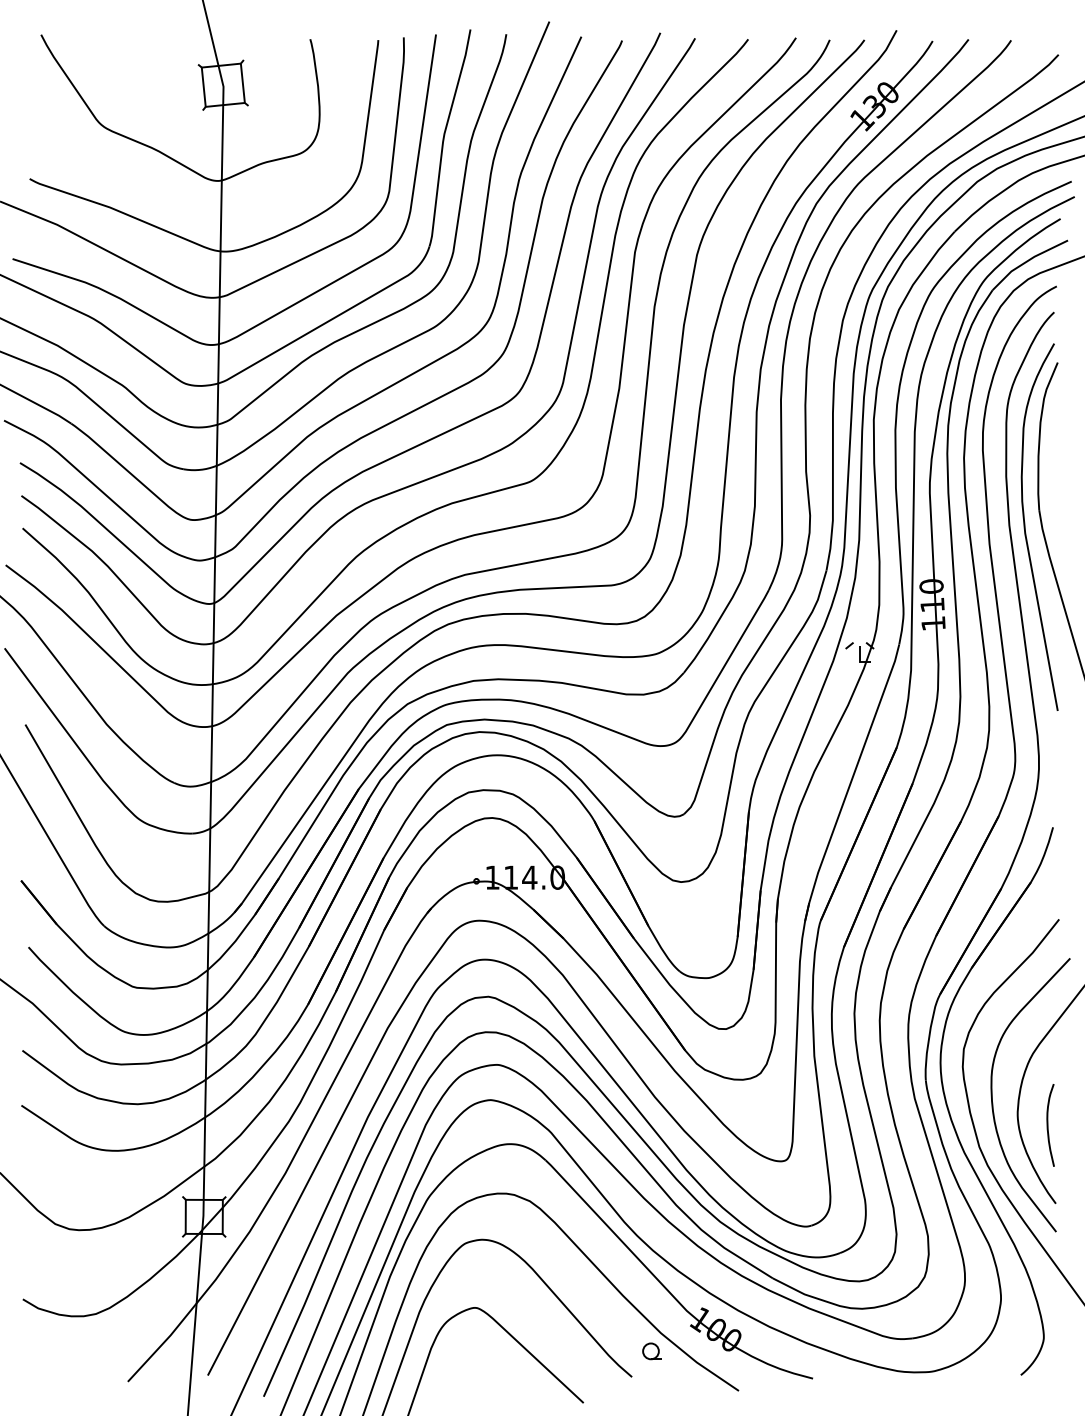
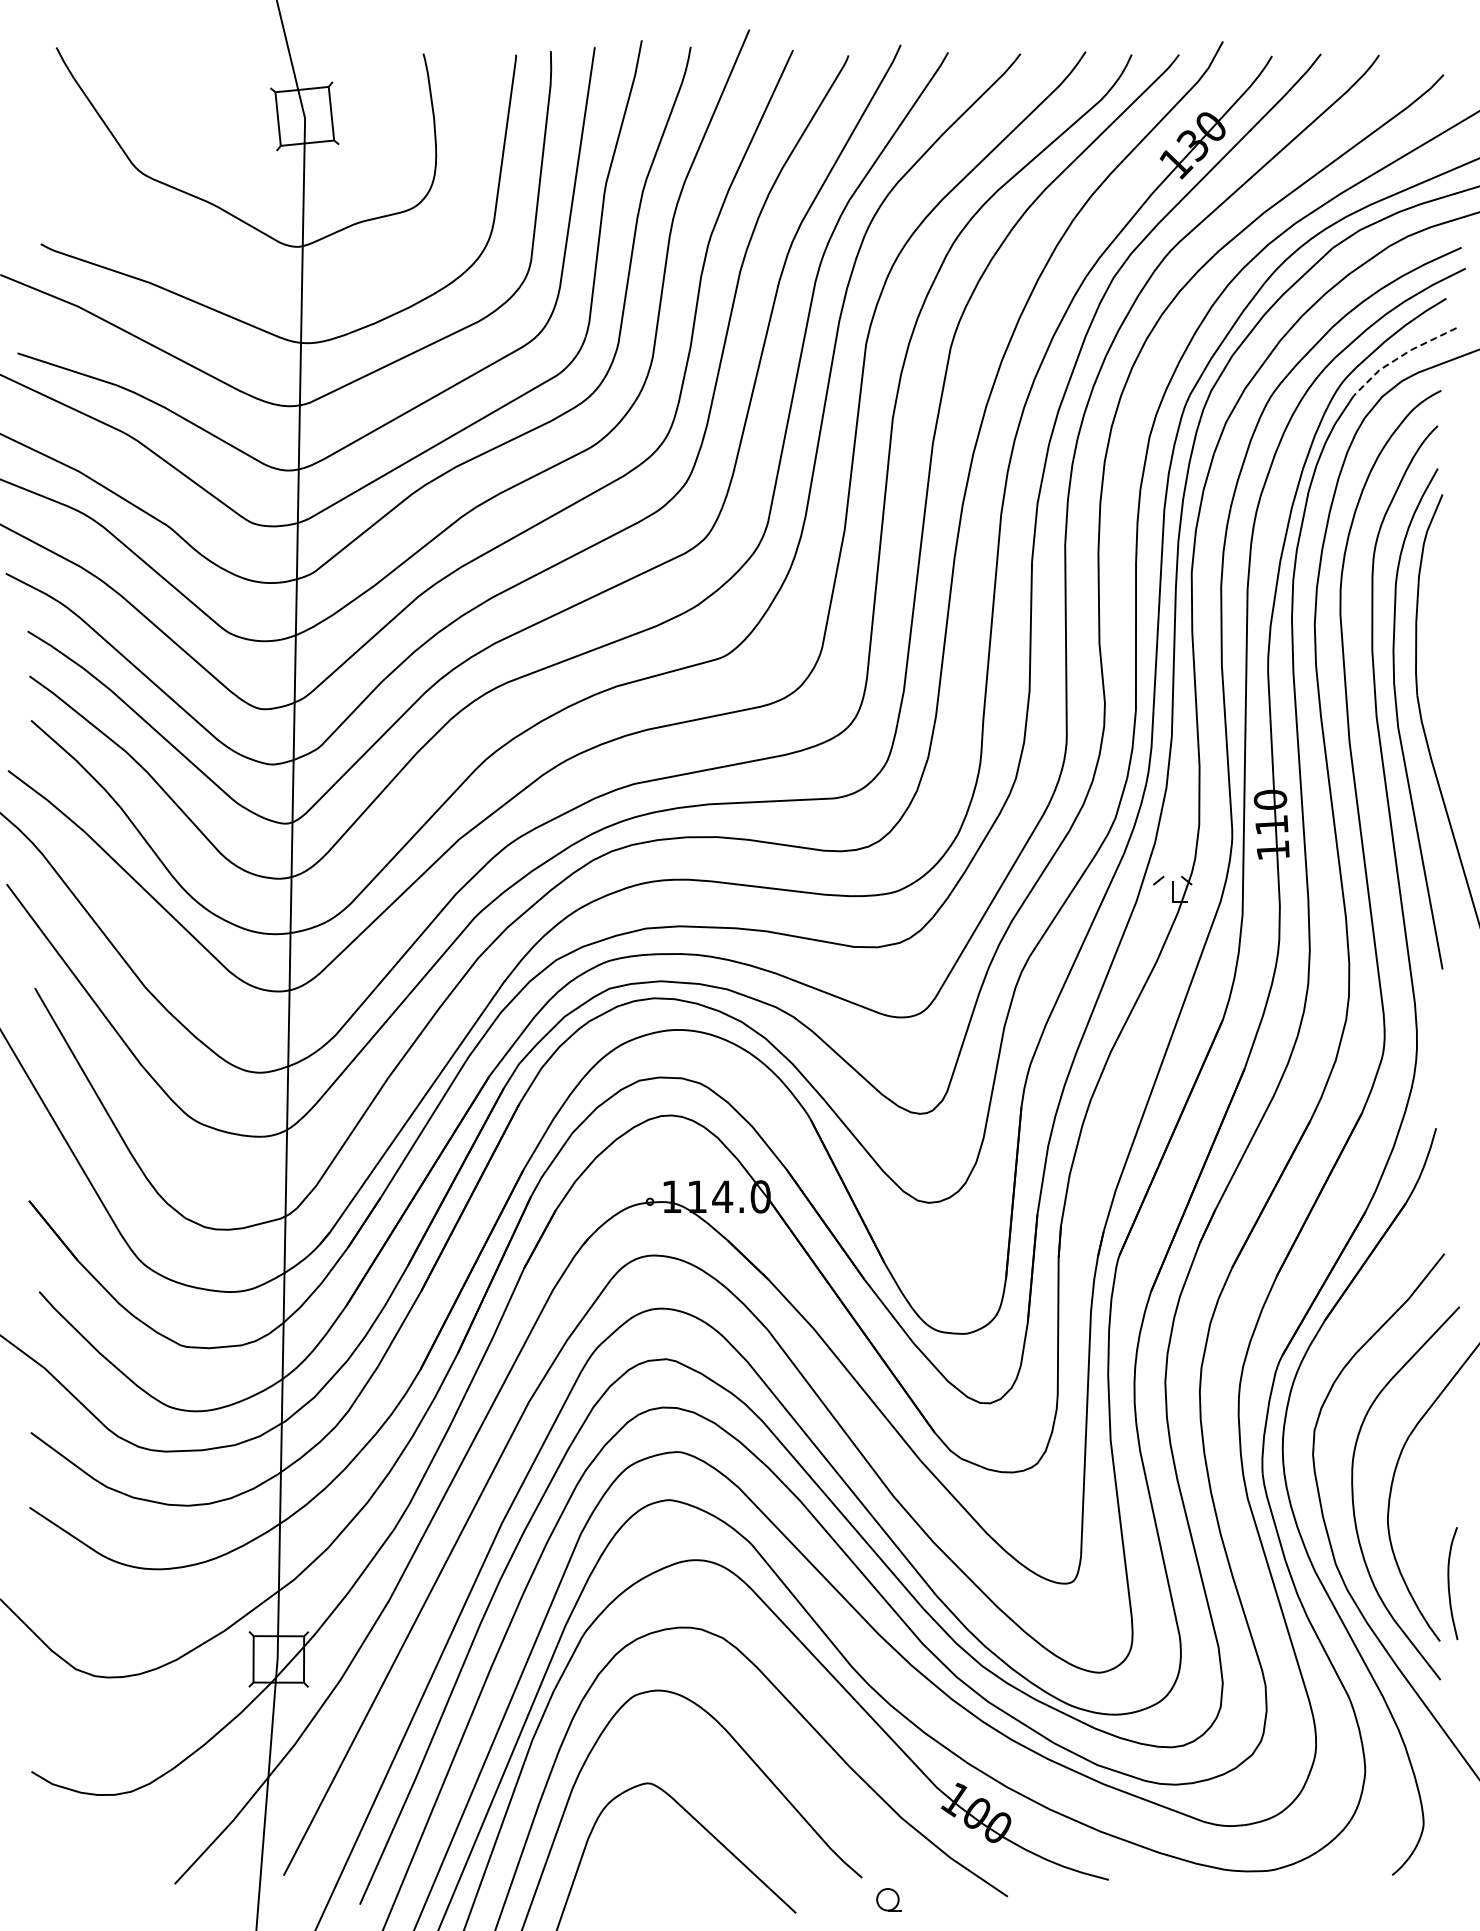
line: (1026, 261) -> (1400, 356), solid -> dashed
curve: (1048, 1125) -> (1449, 1583), moved
part: (651, 1351) -> (888, 1899), moved

